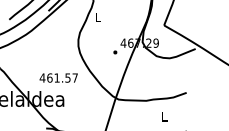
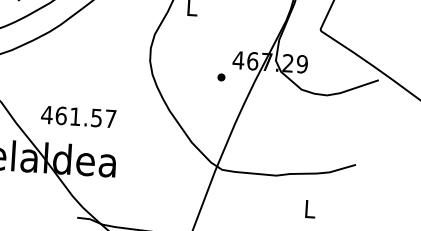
text: (58, 77) -> (78, 115), moved

